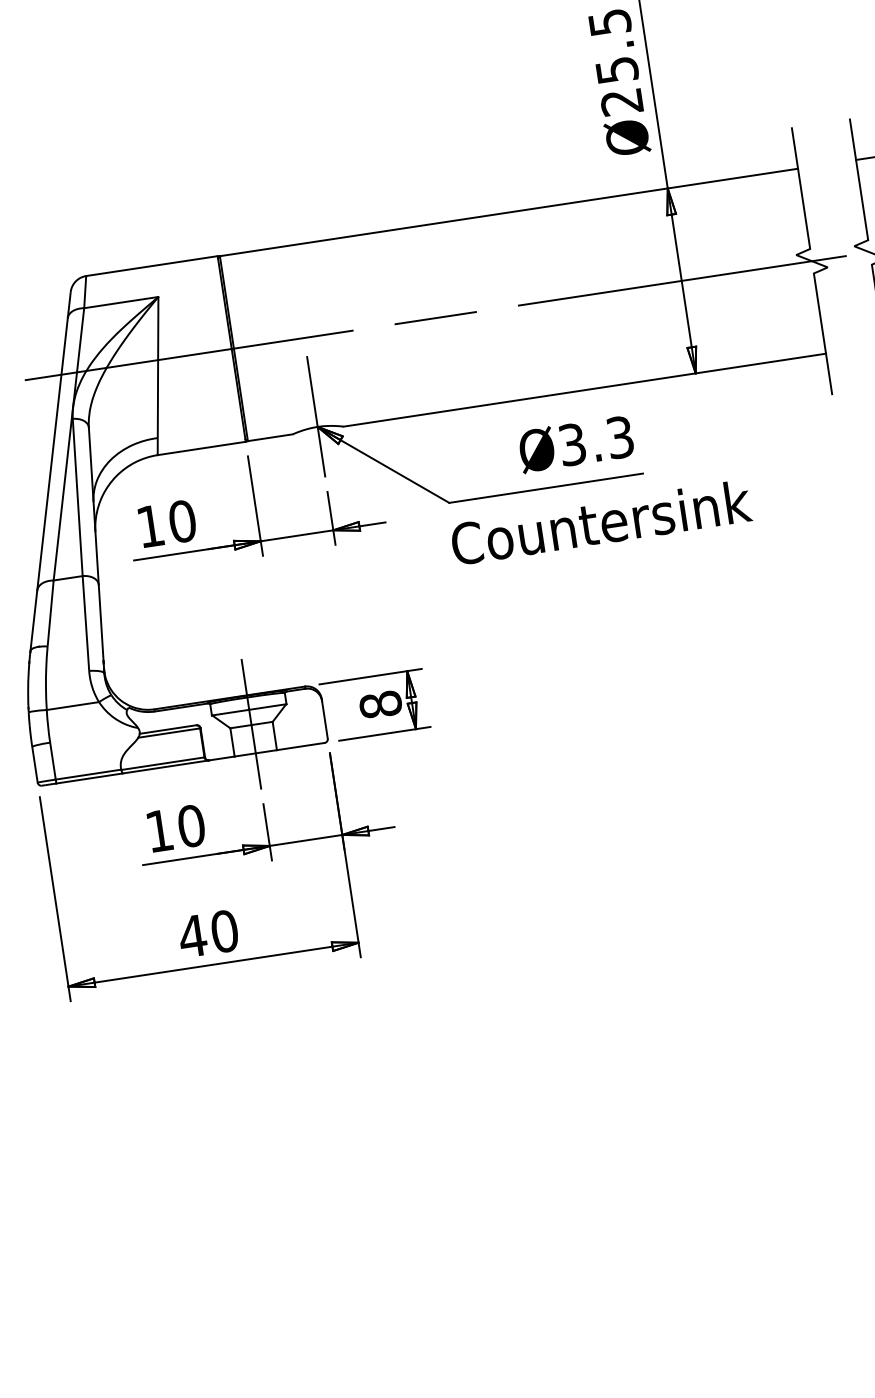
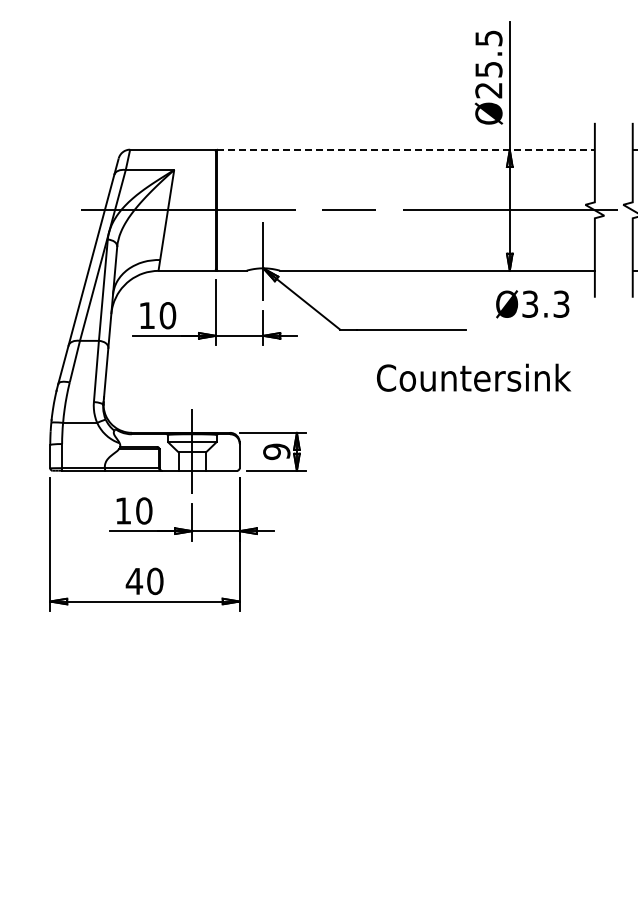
line: (509, 211) -> (406, 149), solid -> dashed
text: (575, 444) -> (532, 304), moved
text: (601, 522) -> (474, 377), moved
text: (380, 704) -> (276, 451), 8 -> 9

